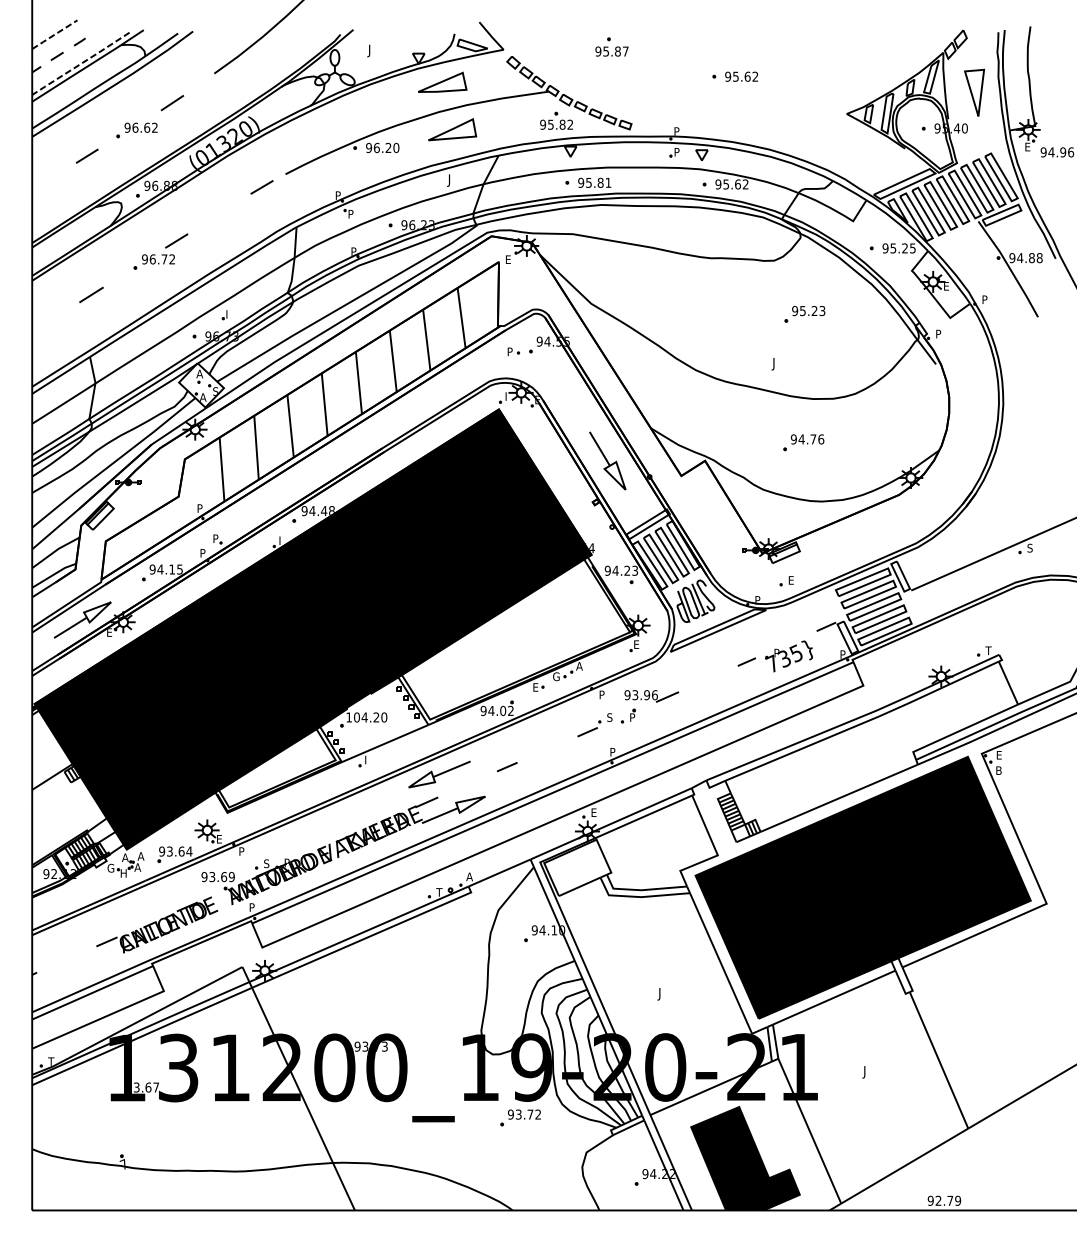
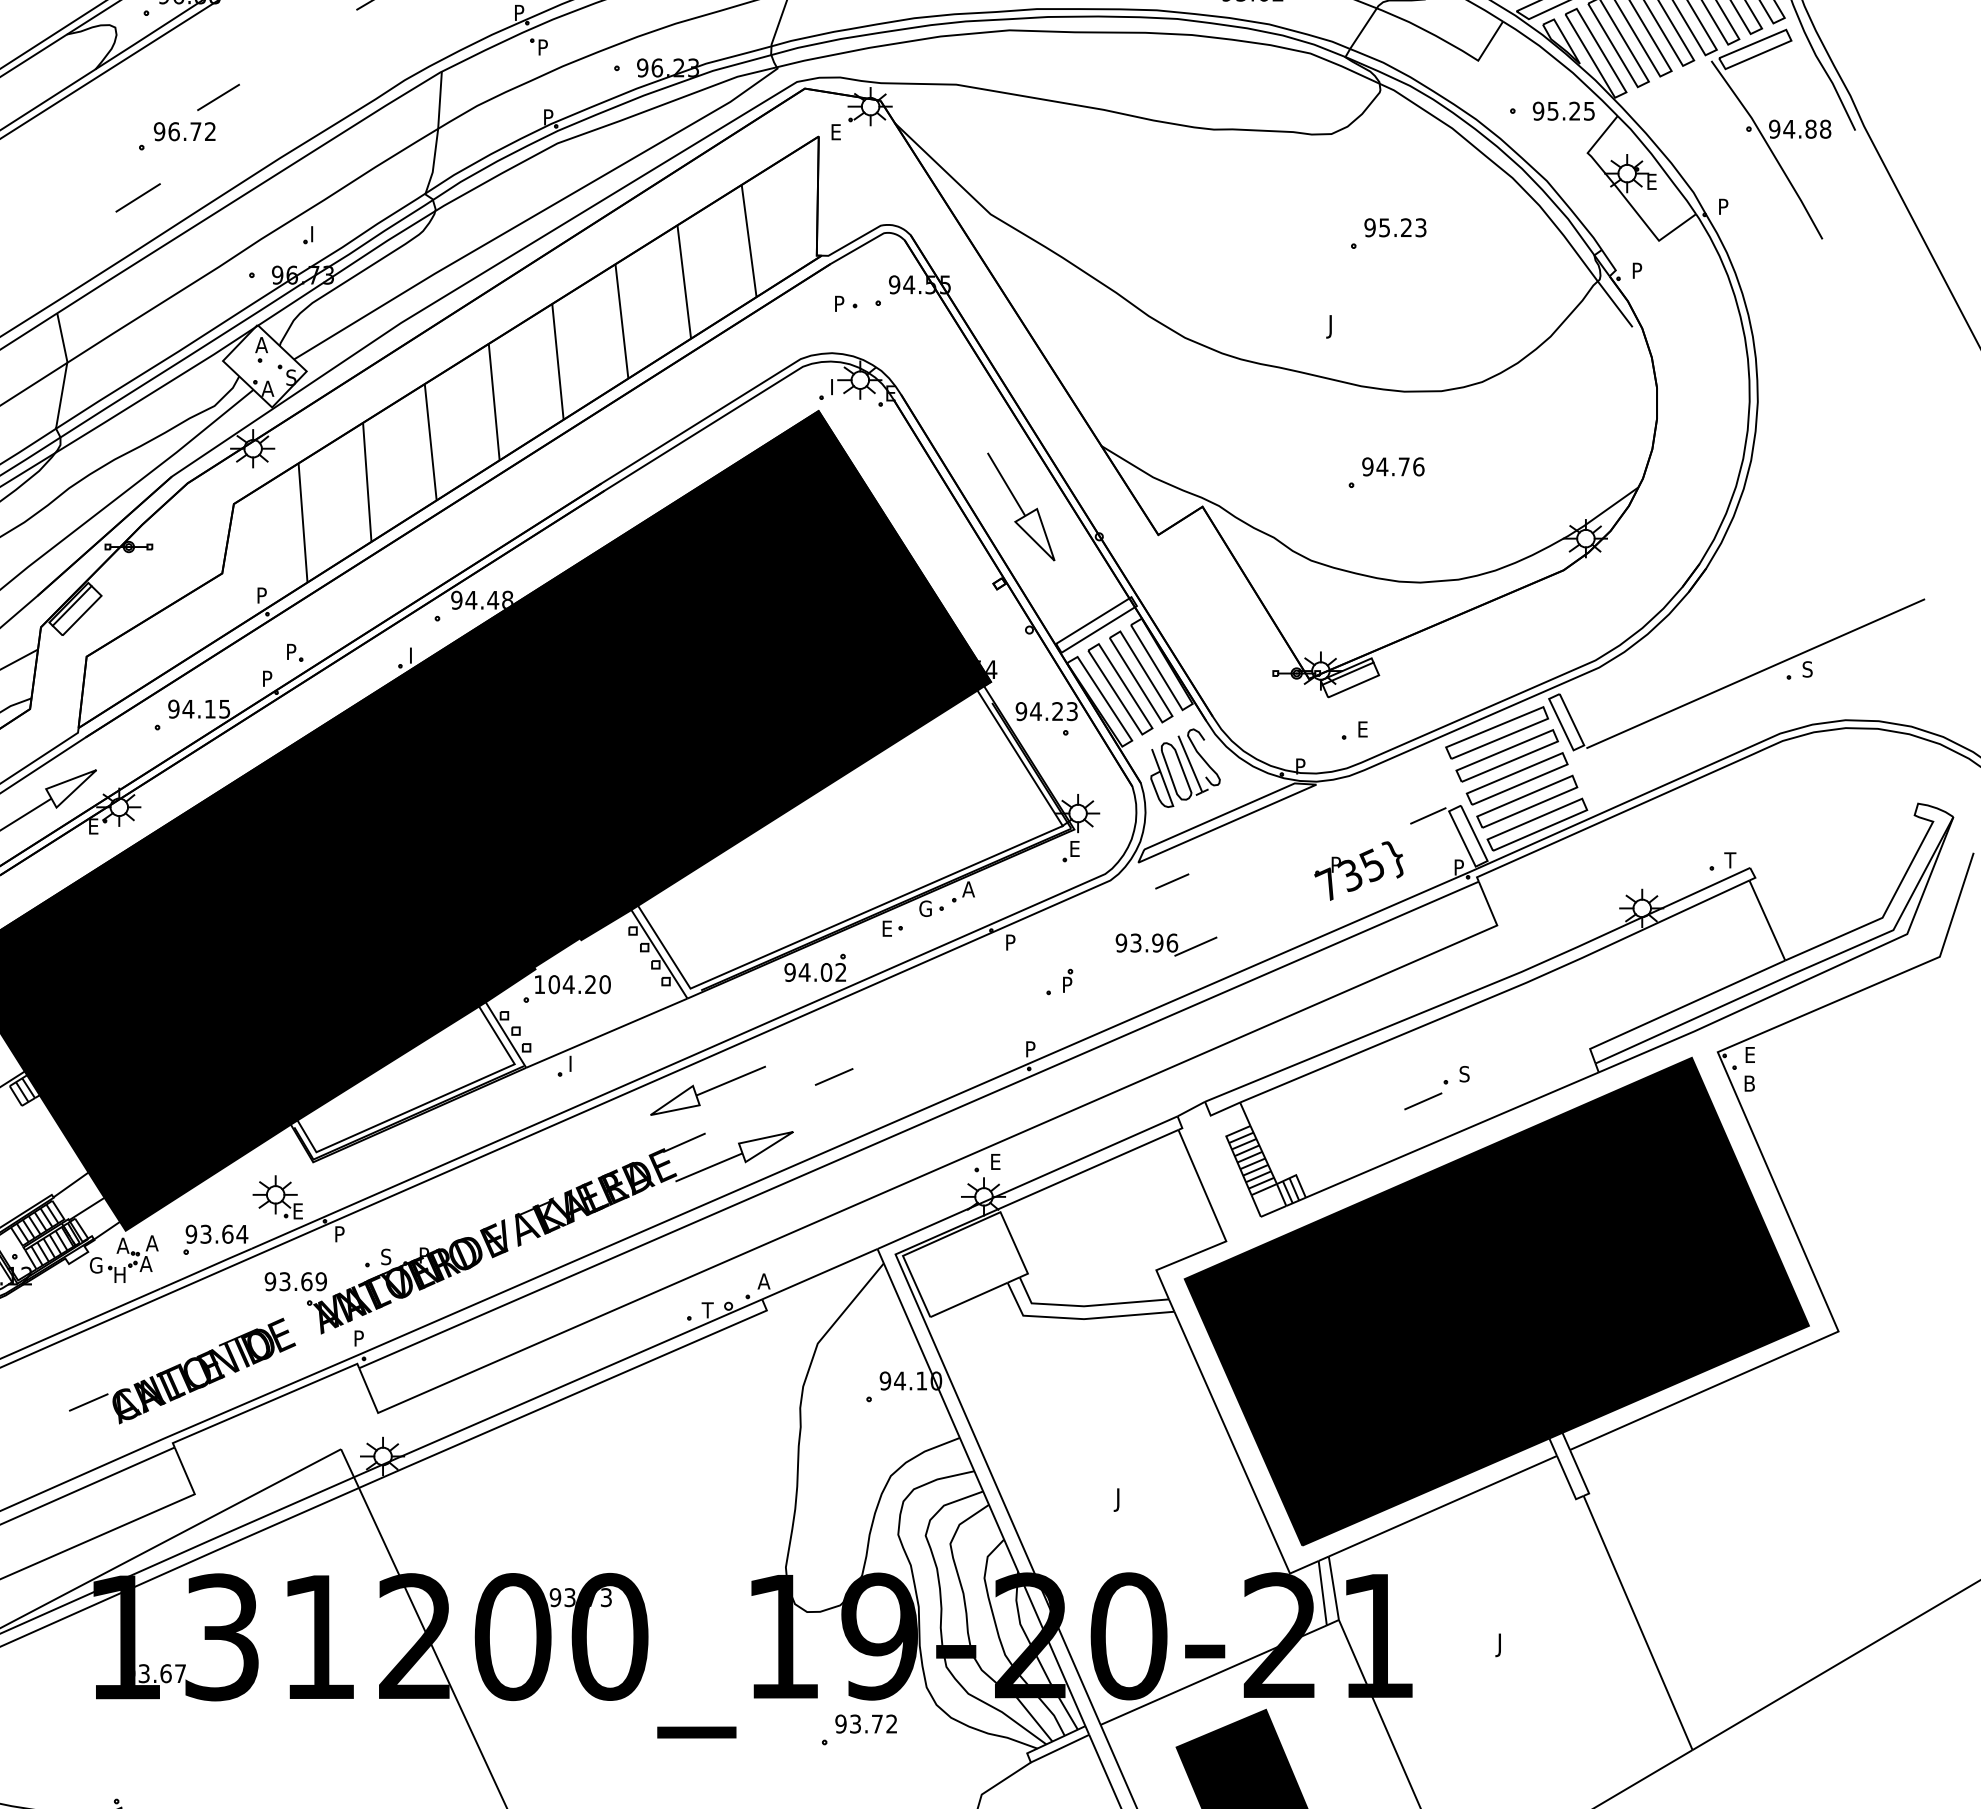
line: (91, 294) -> (138, 197), moved
line: (746, 661) -> (1171, 880), moved
part: (651, 696) -> (1166, 945), moved
part: (594, 725) -> (1436, 1088), moved

